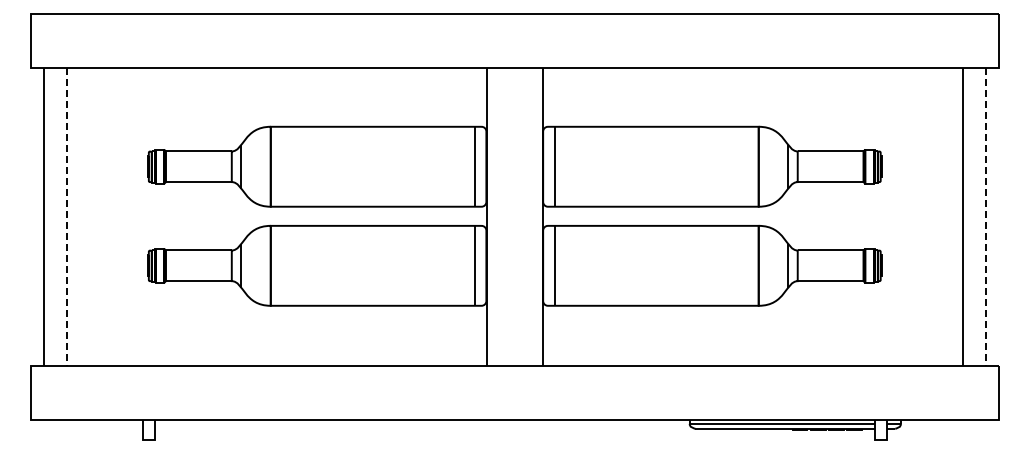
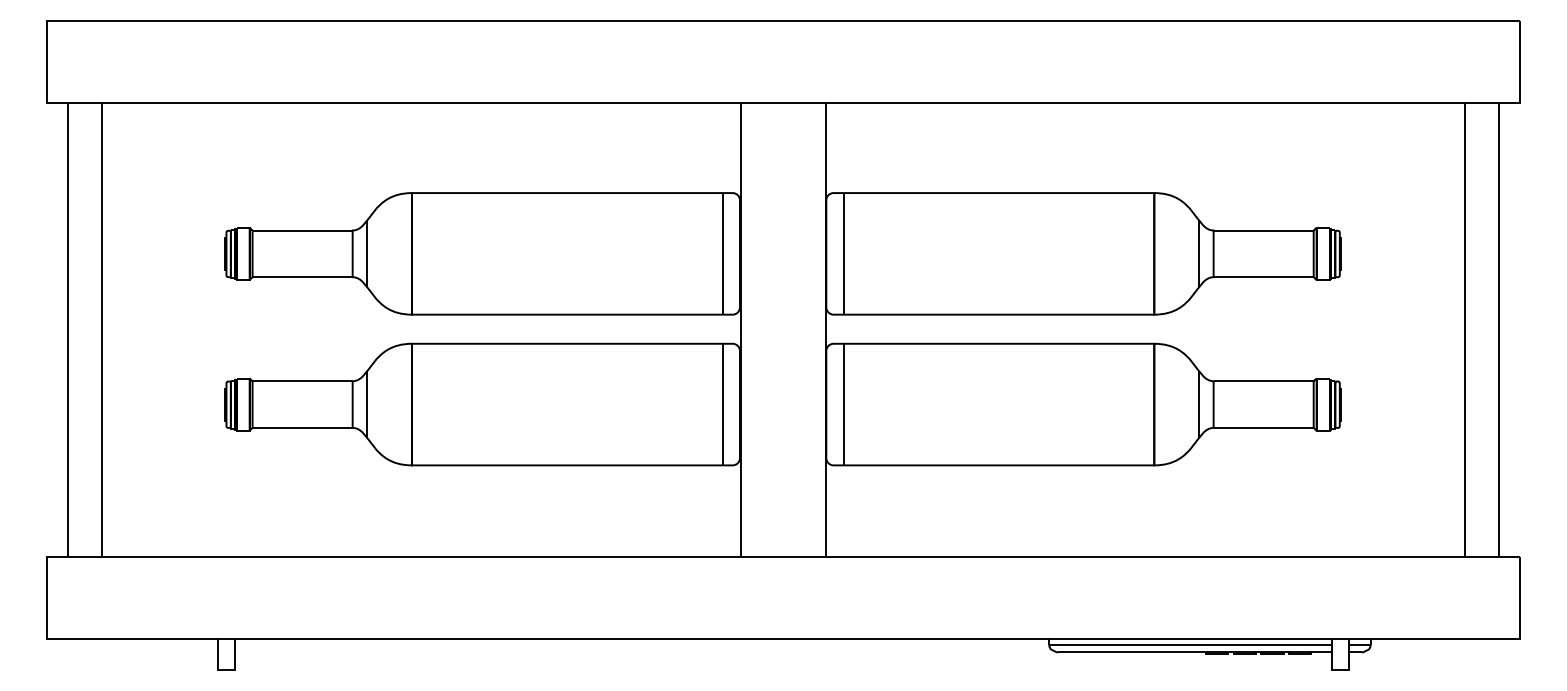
line: (66, 217) -> (101, 331), dashed -> solid
line: (985, 217) -> (1499, 331), dashed -> solid

